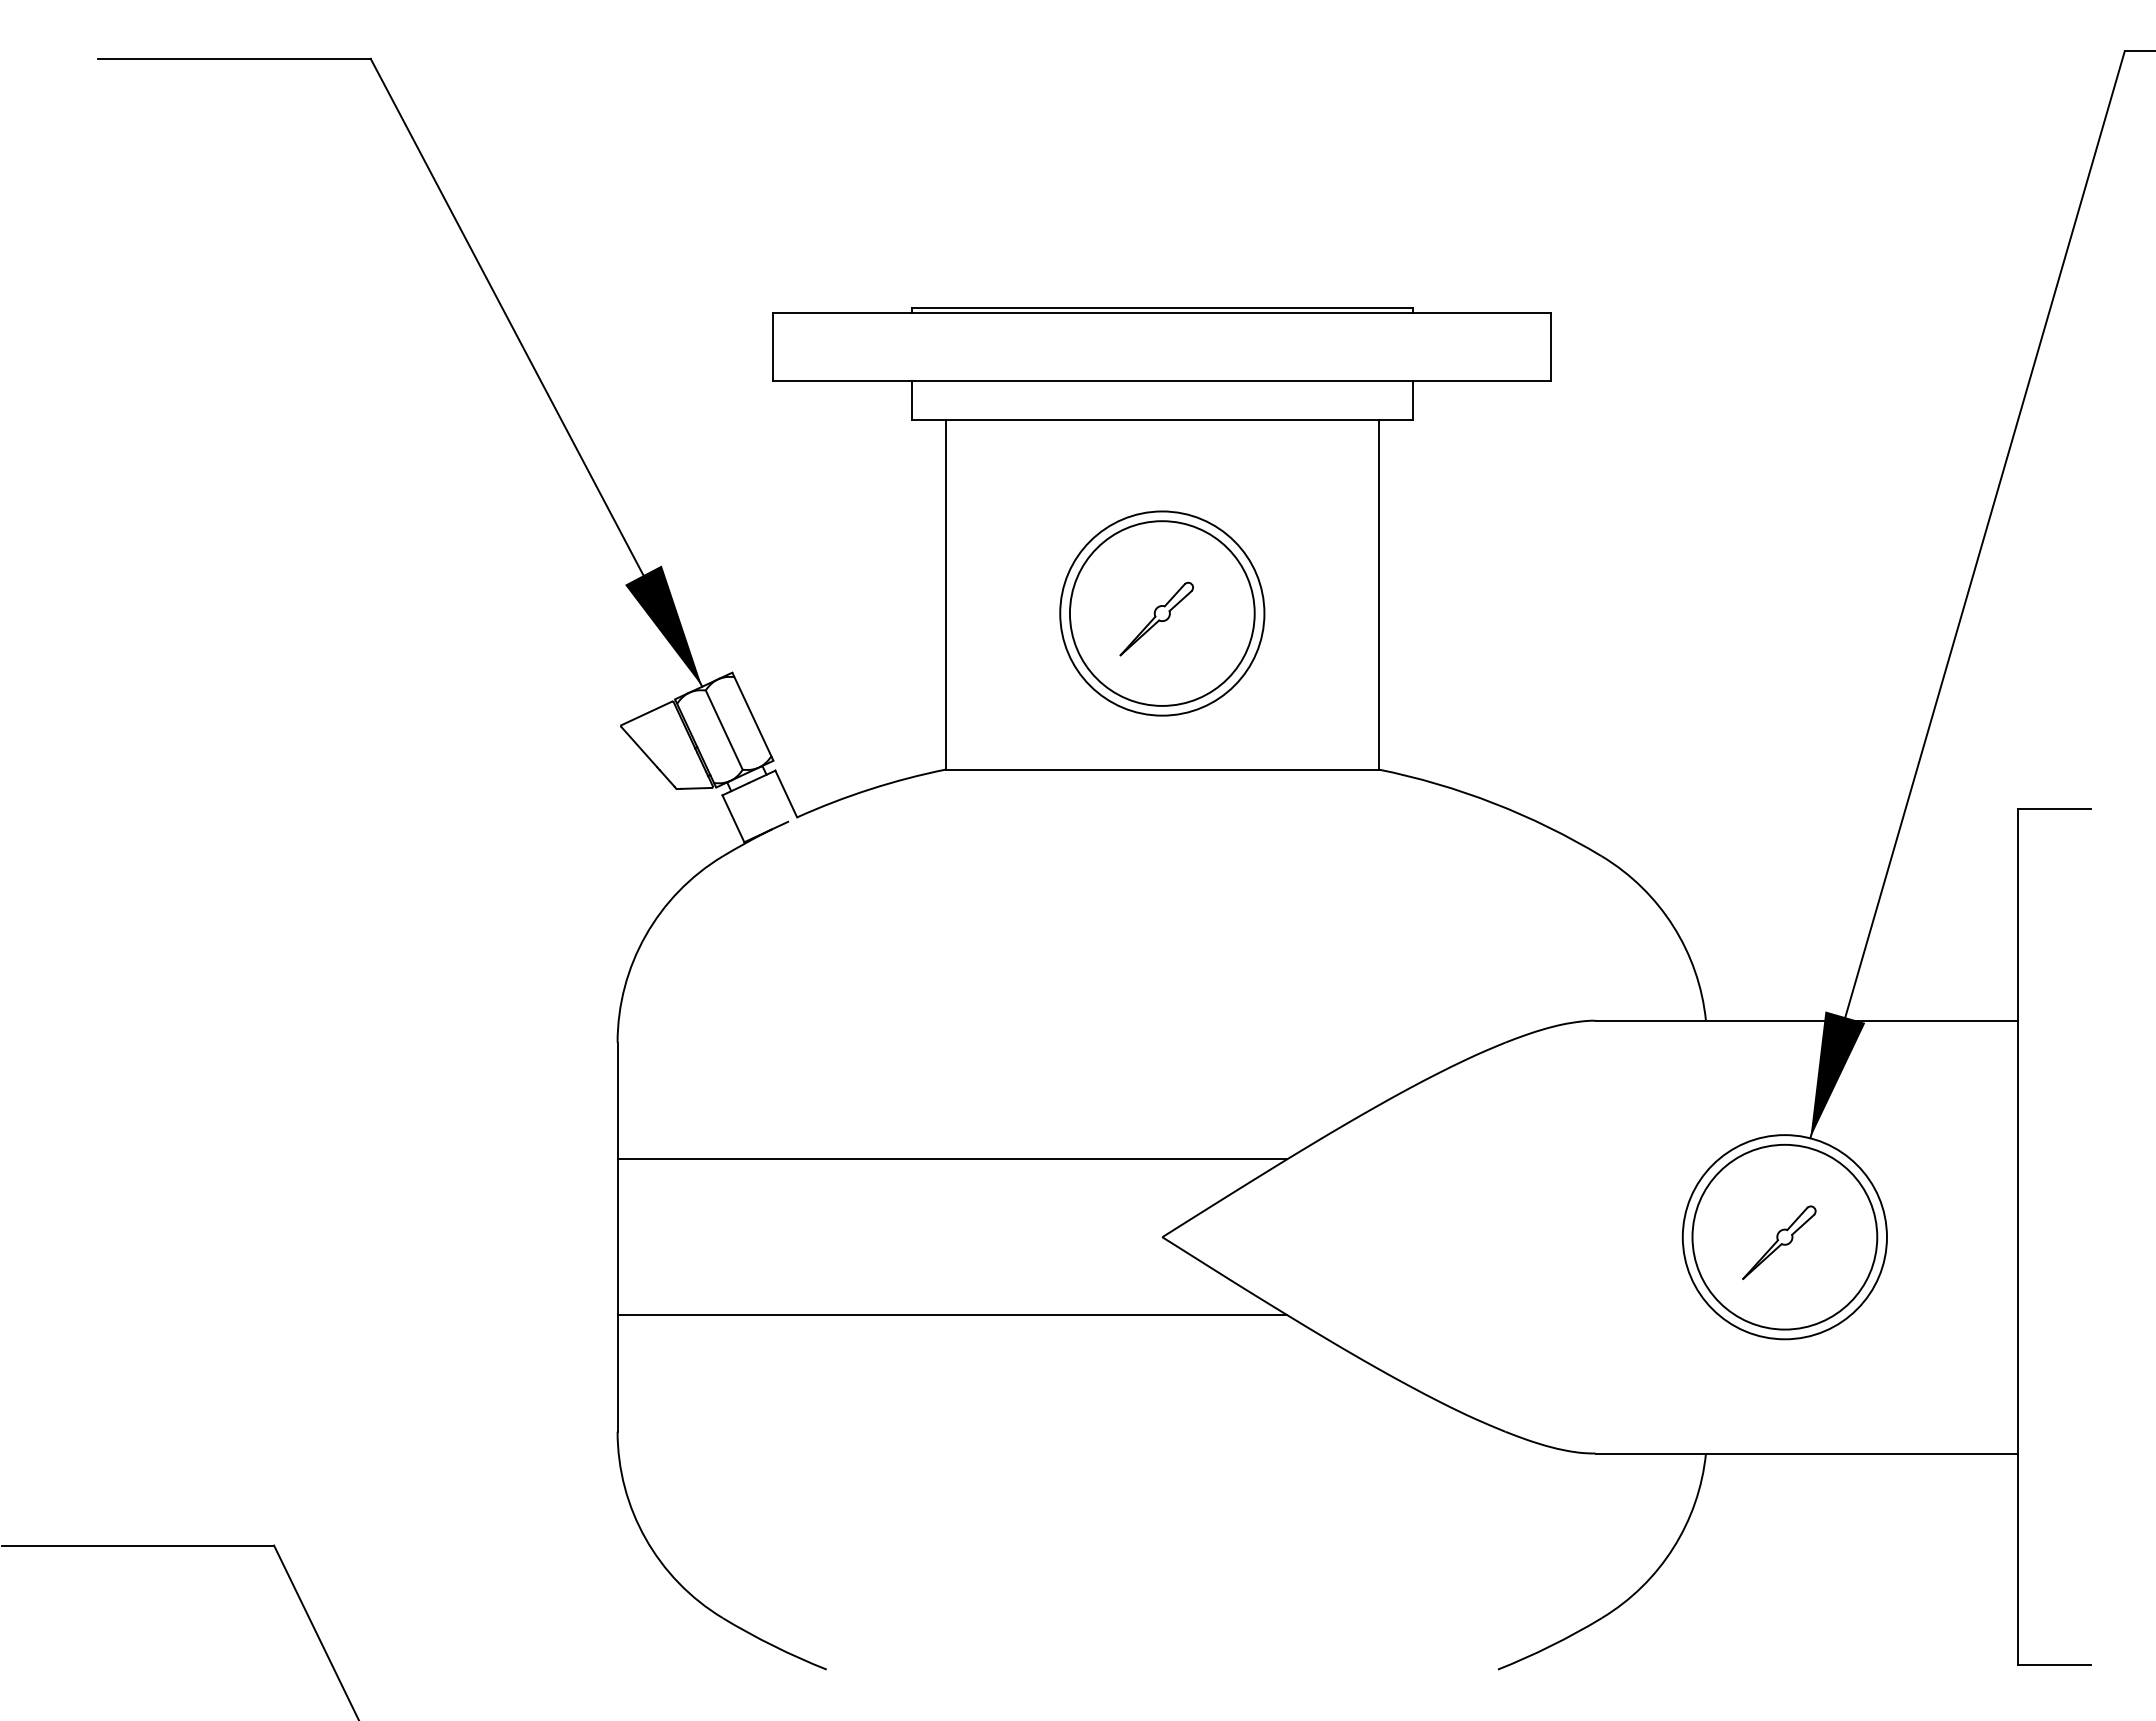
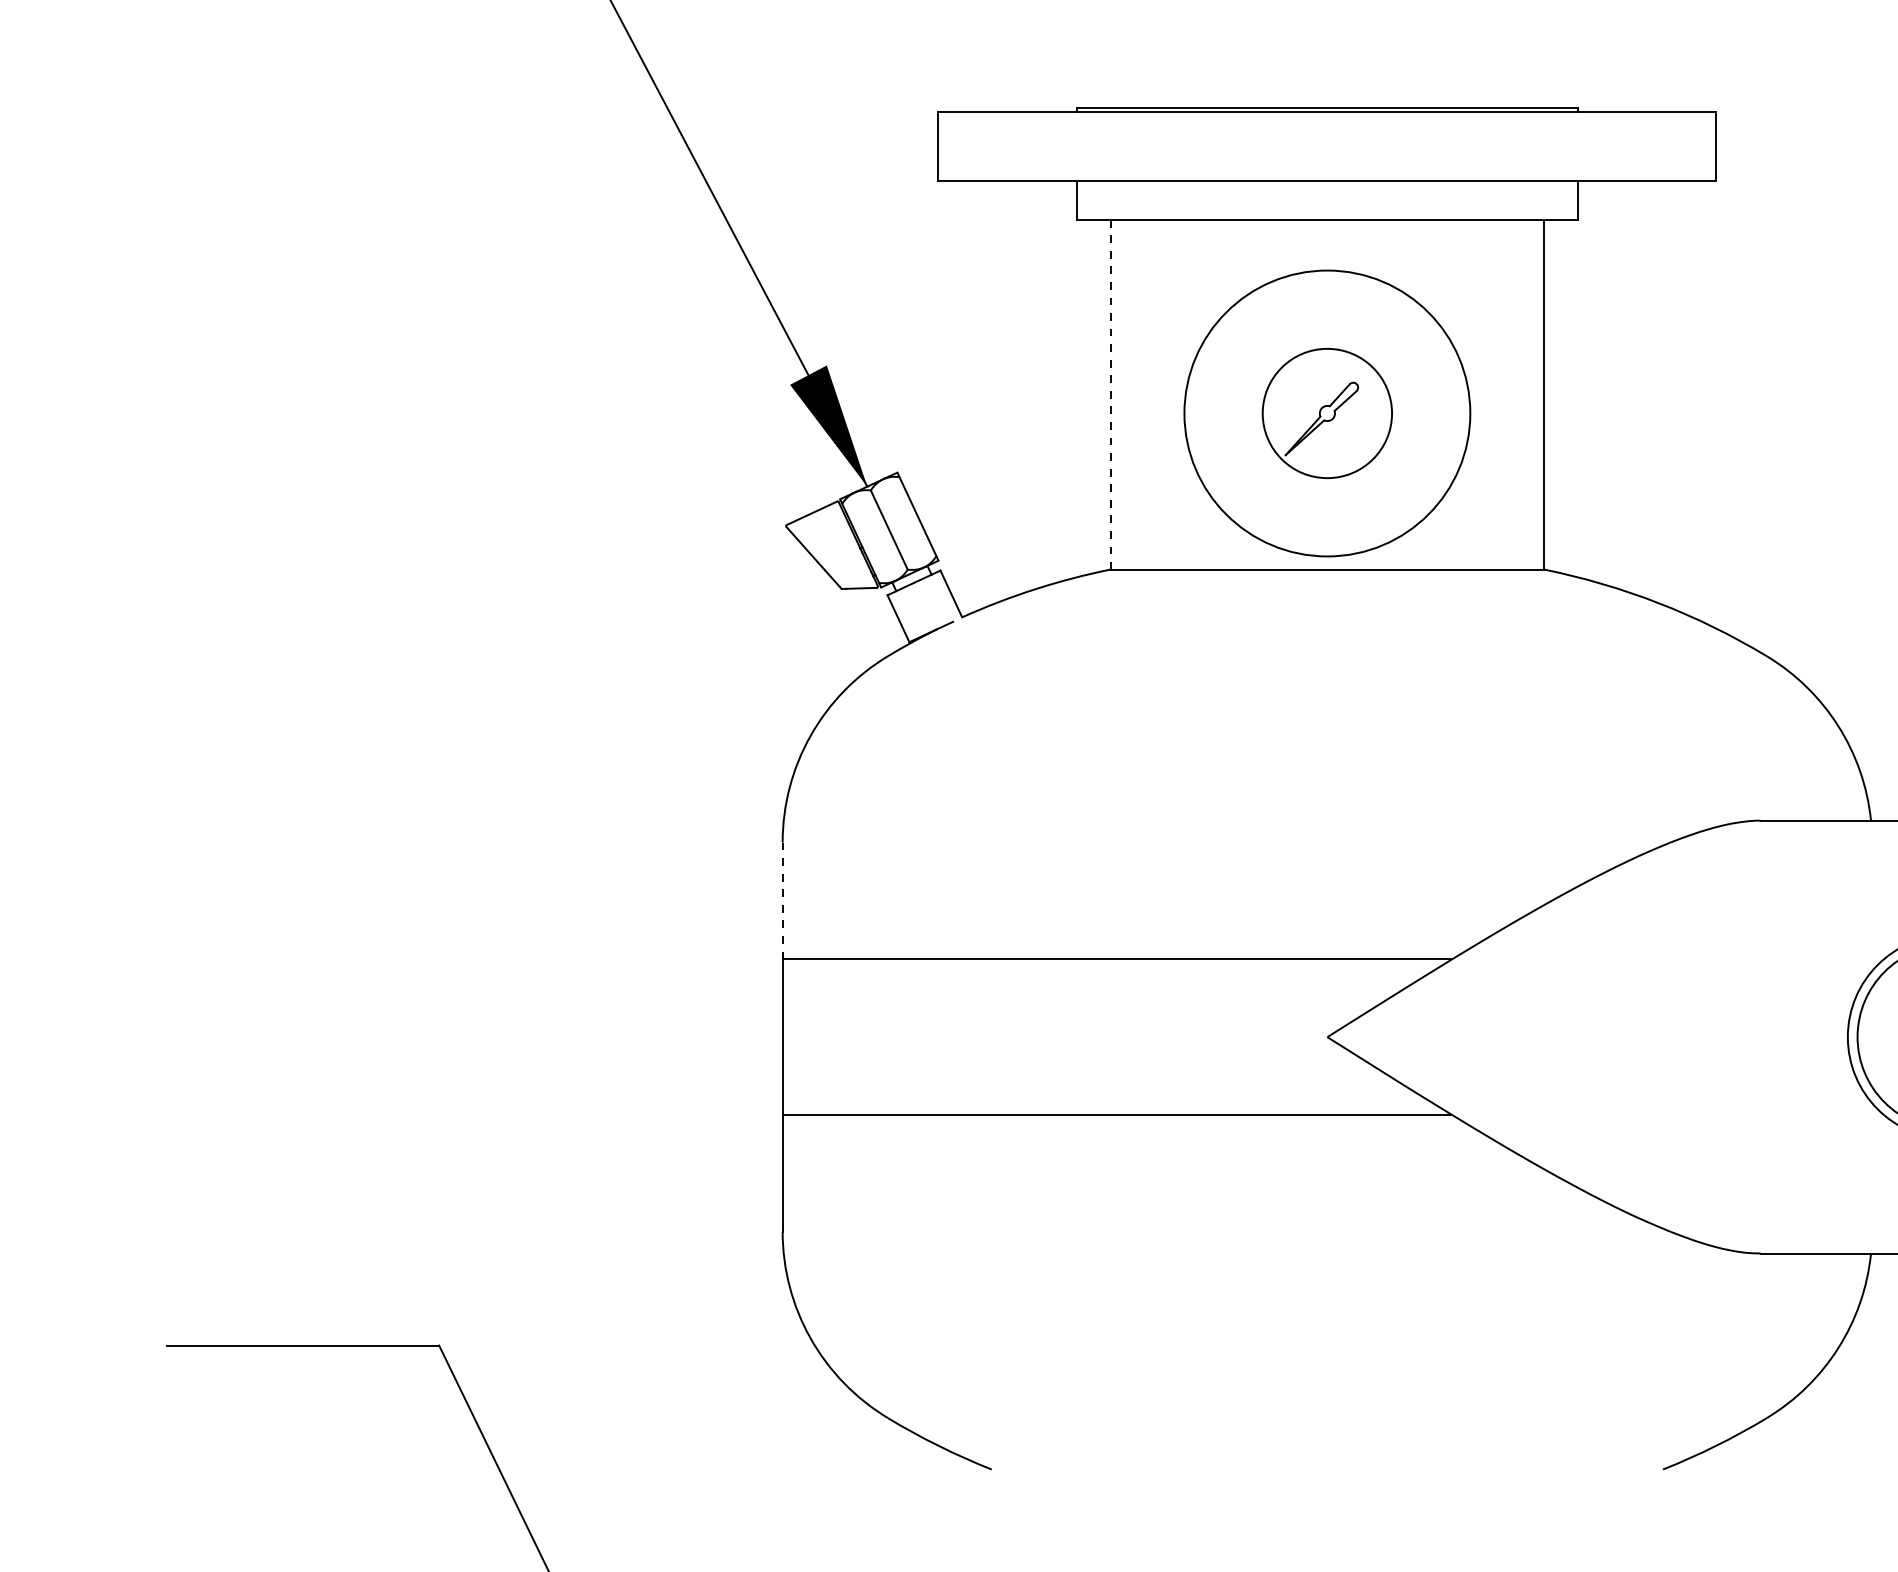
line: (945, 594) -> (1110, 394), solid -> dashed
circle: (1161, 613) -> (1326, 413), size x0.7
circle: (1162, 613) -> (1327, 413), size x1.4
line: (617, 1101) -> (782, 901), solid -> dashed

